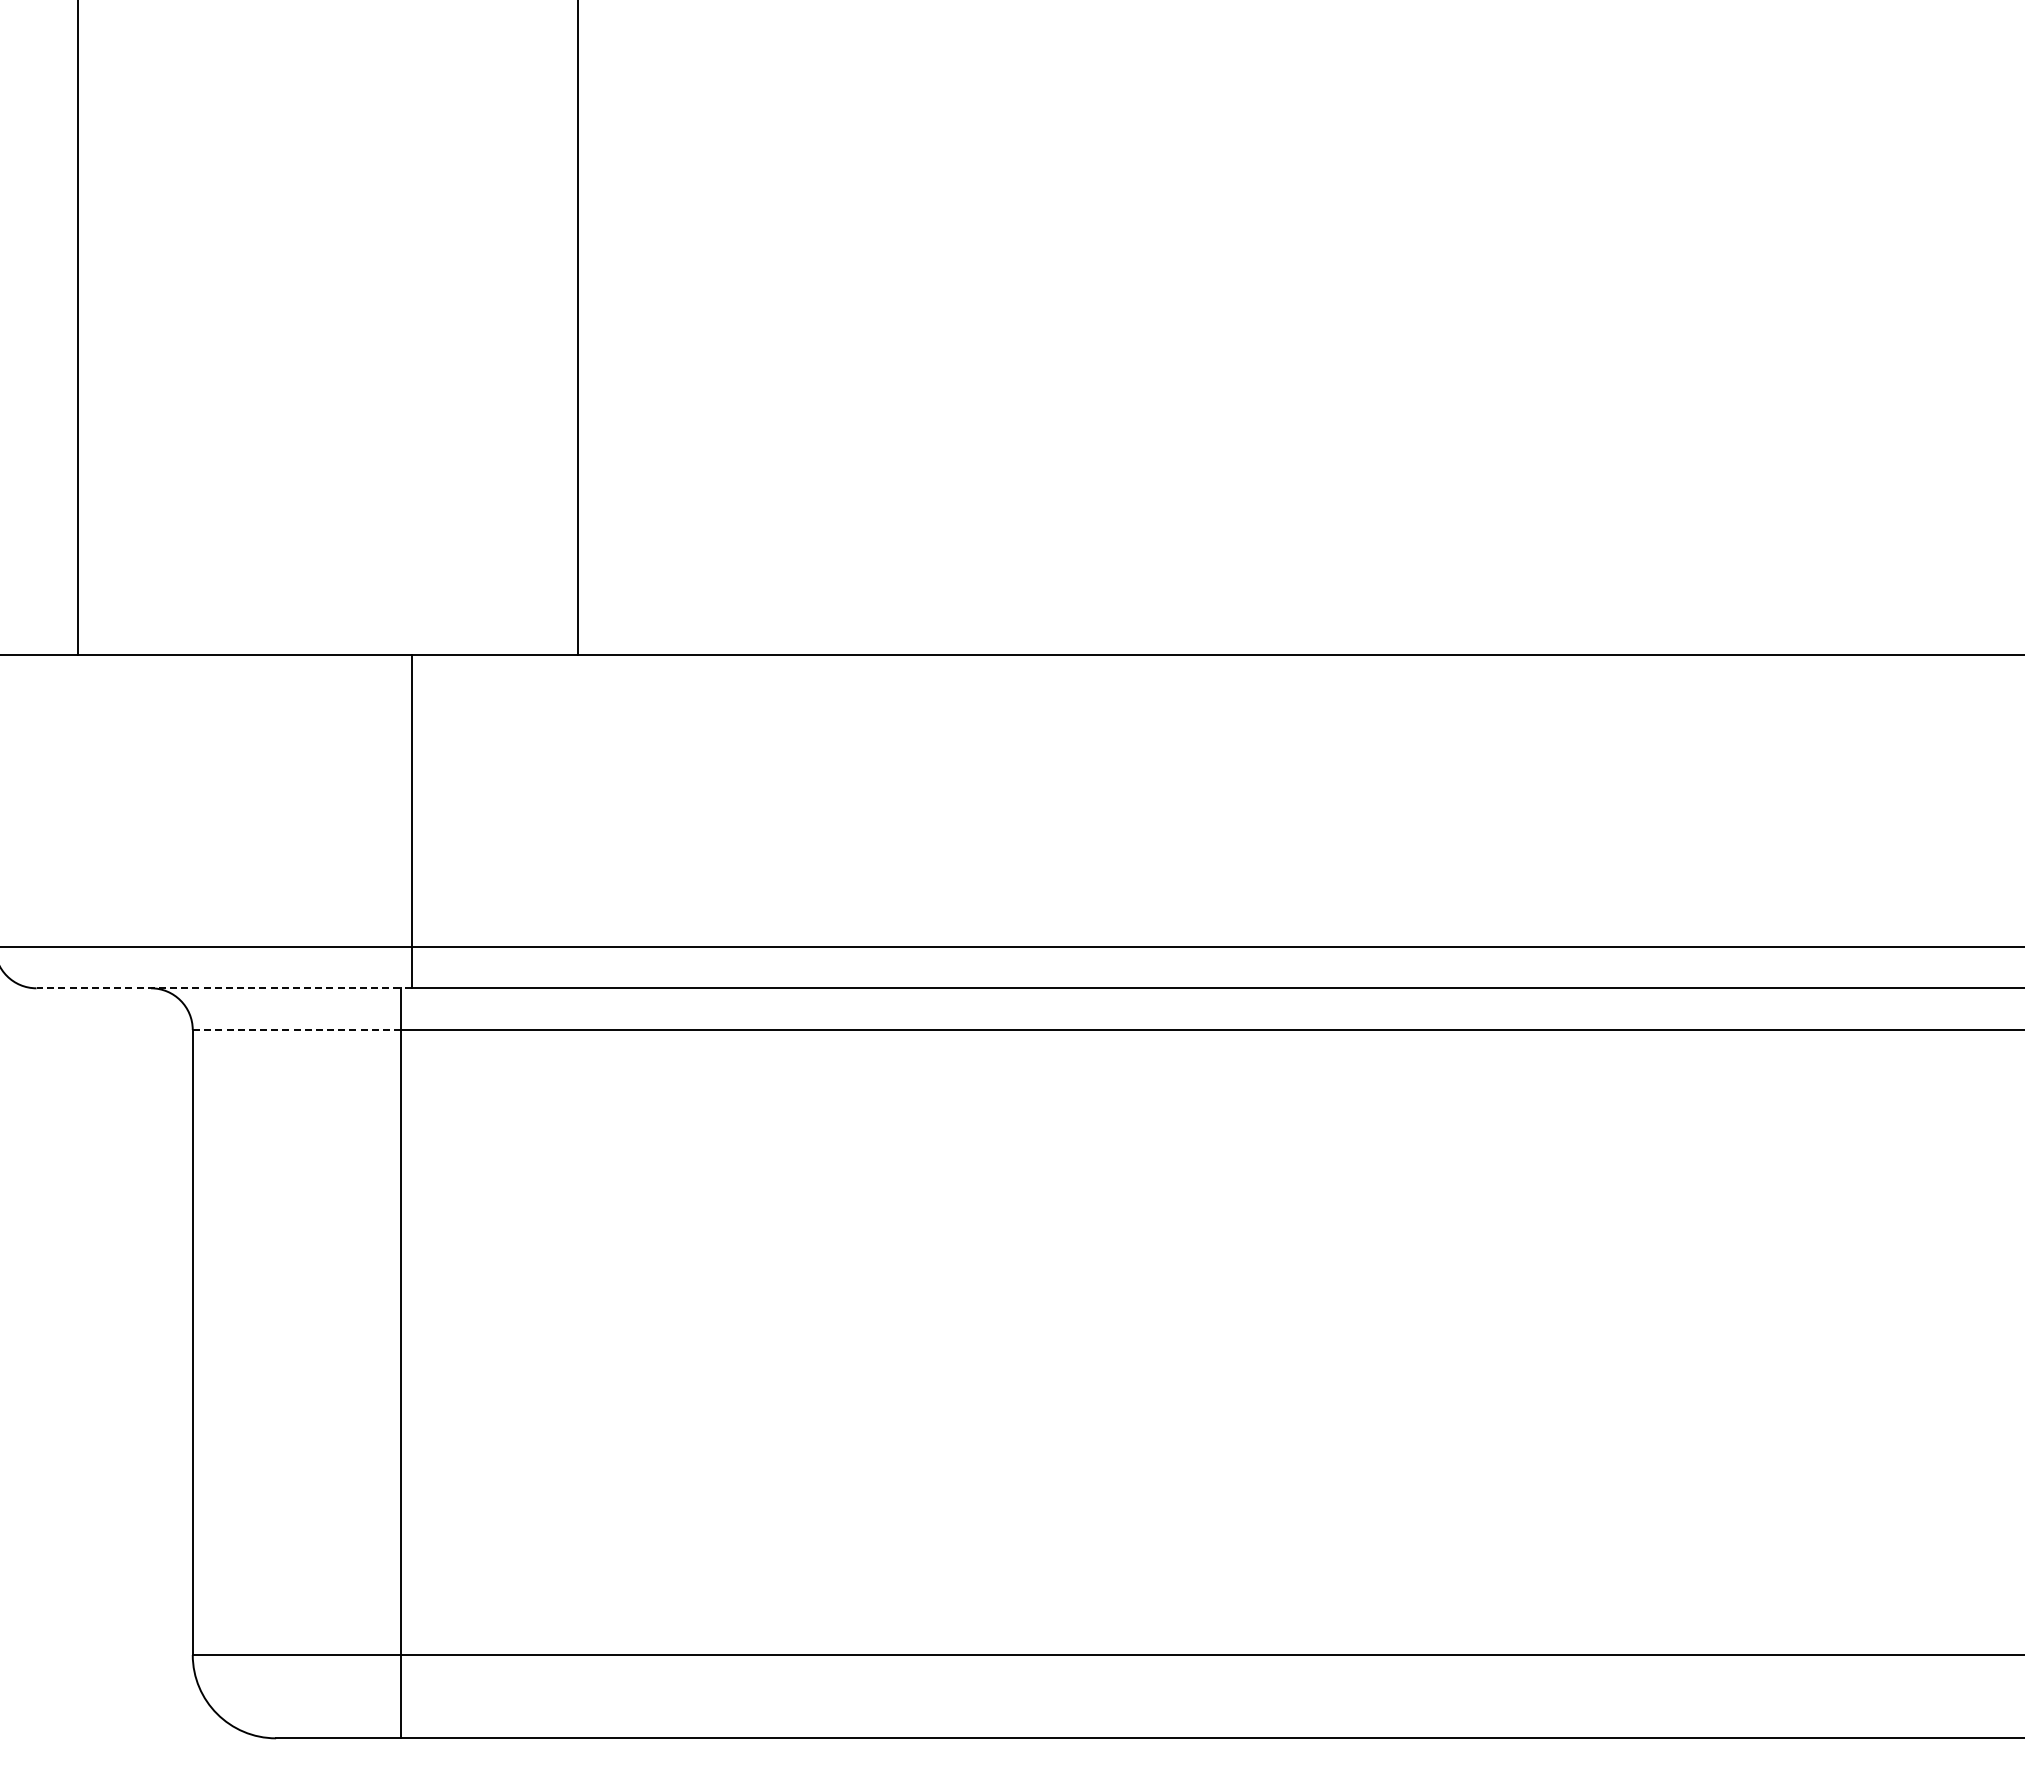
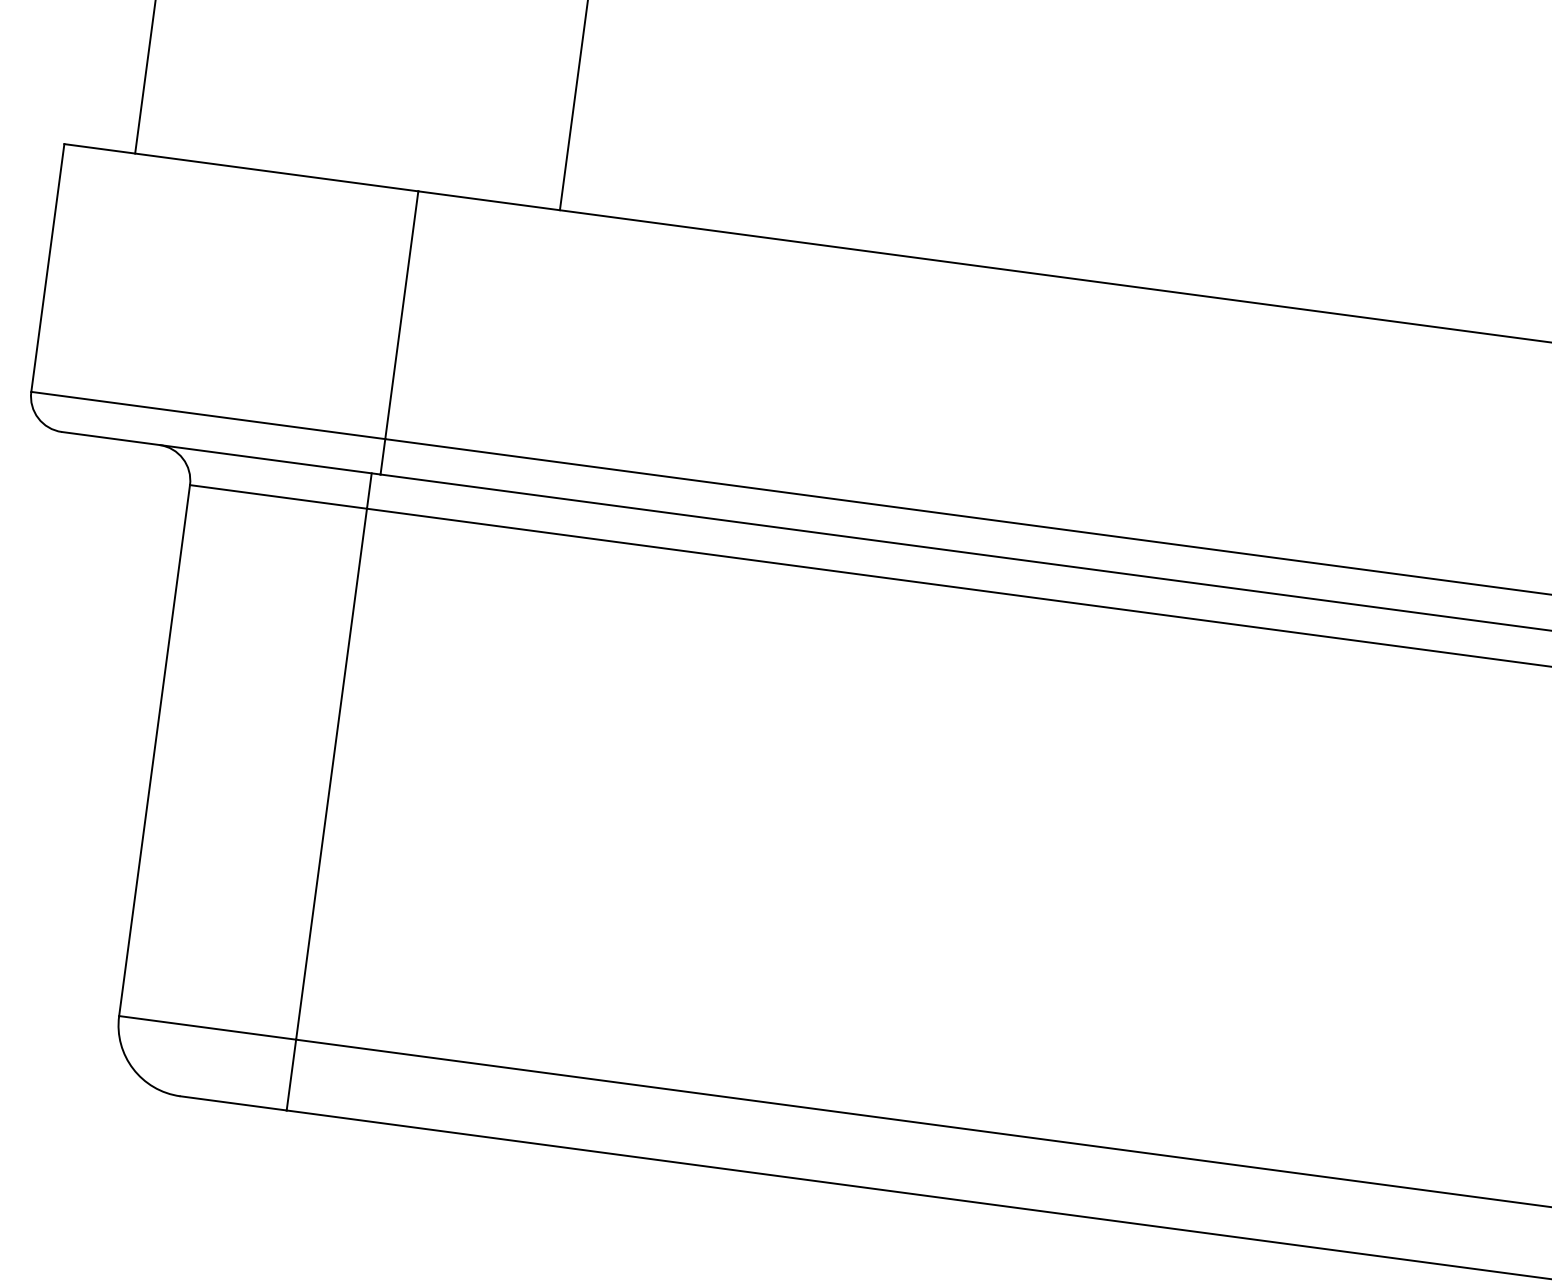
line: (224, 988) -> (221, 453), dashed -> solid
line: (296, 1029) -> (278, 496), dashed -> solid

